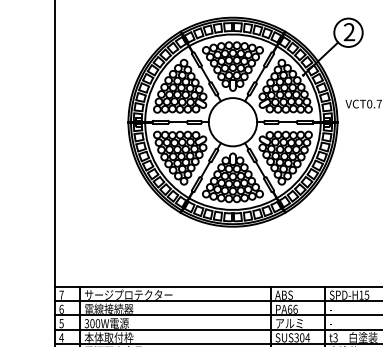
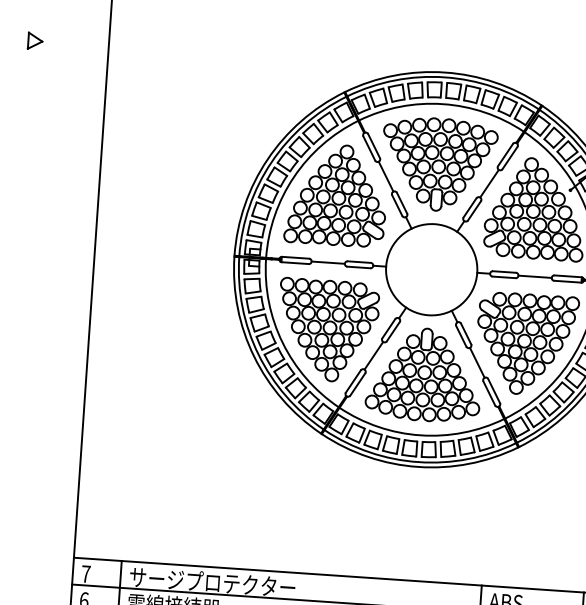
part: (15, 15) -> (35, 40), added

